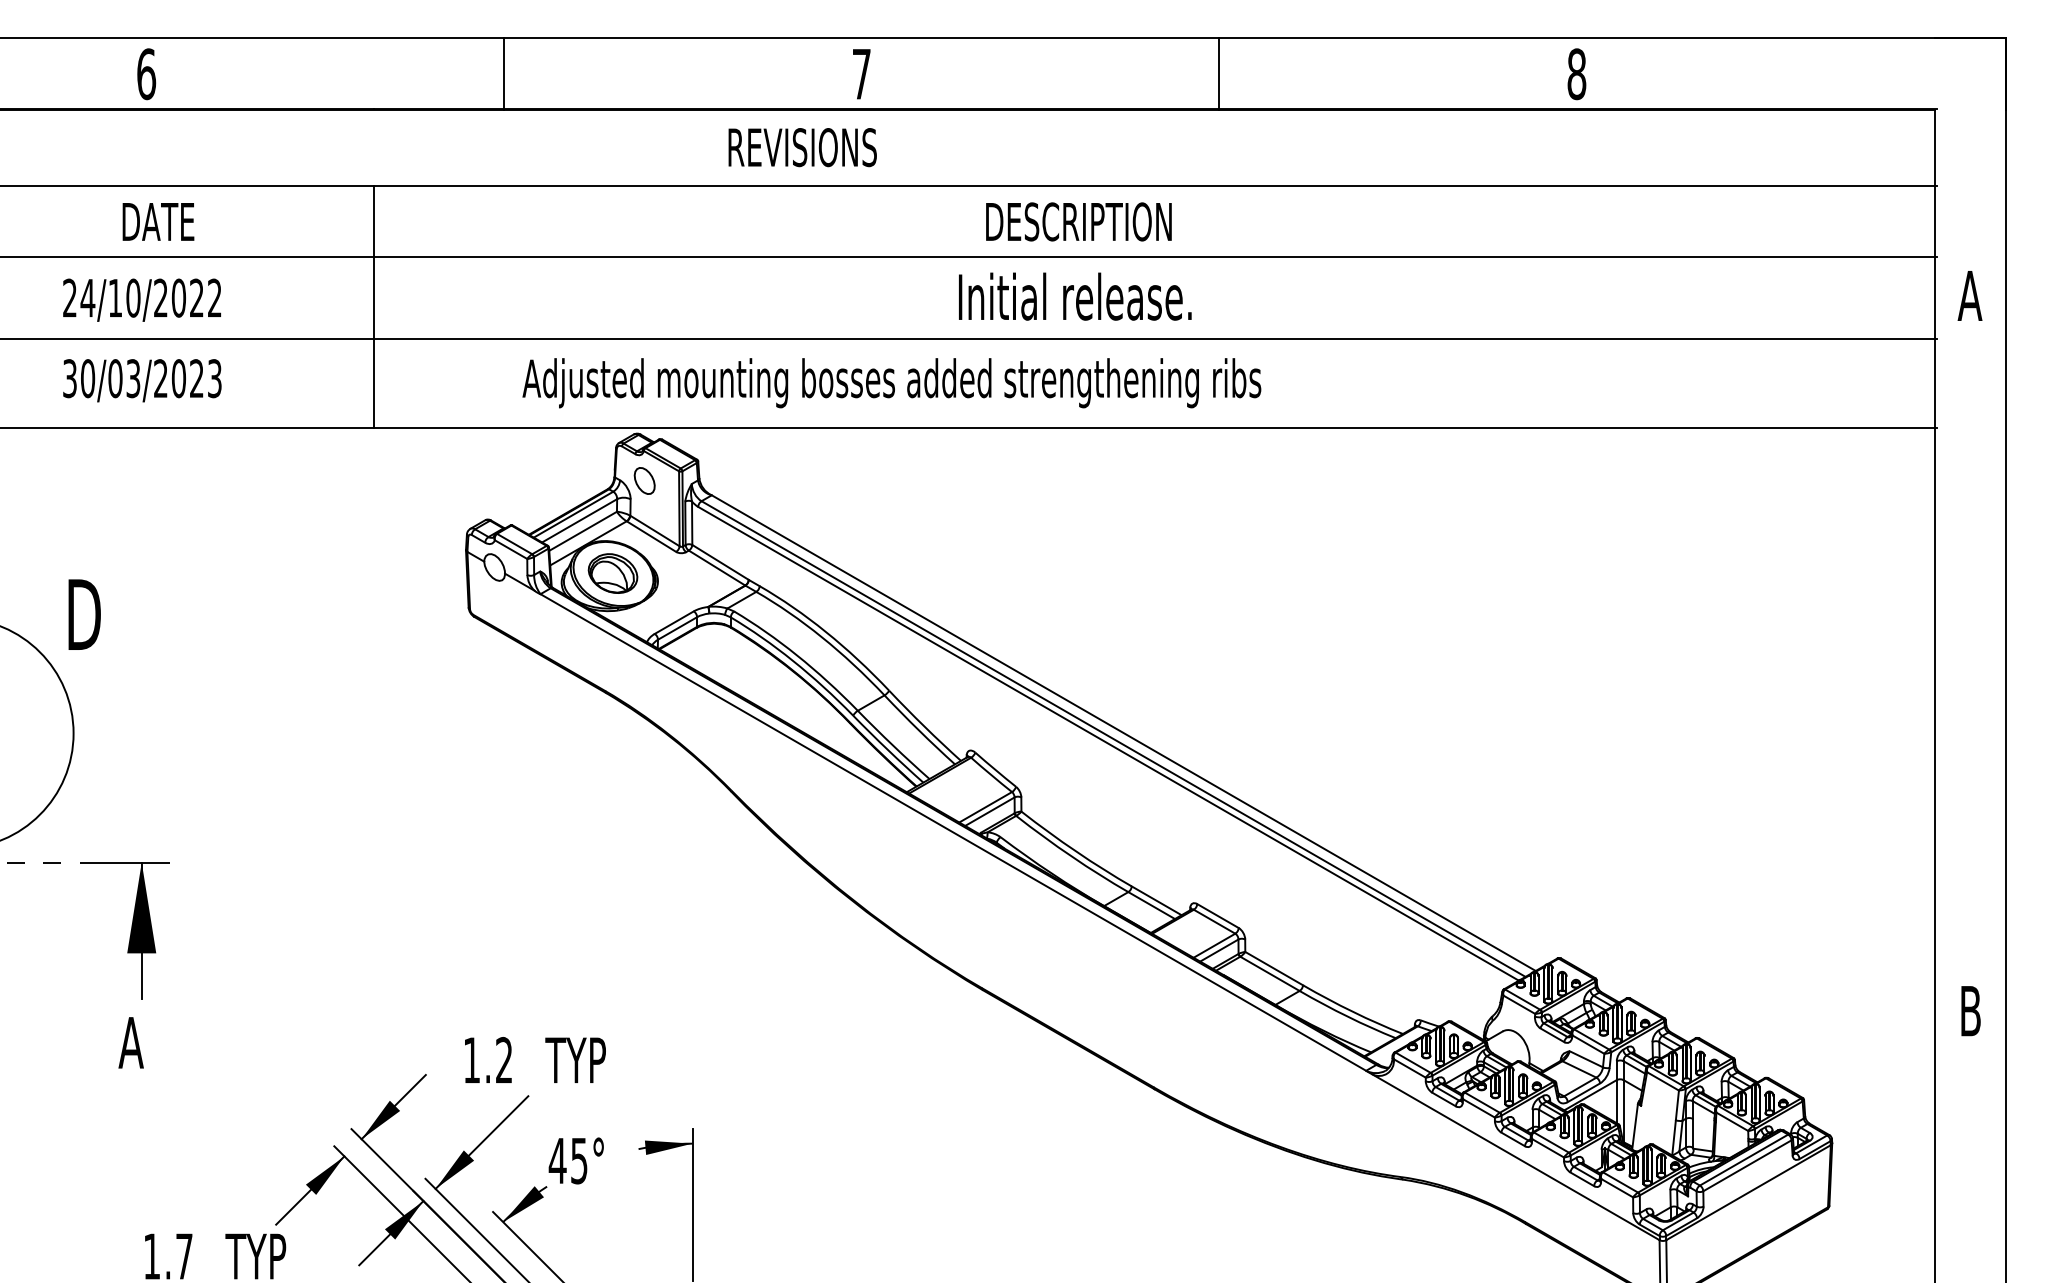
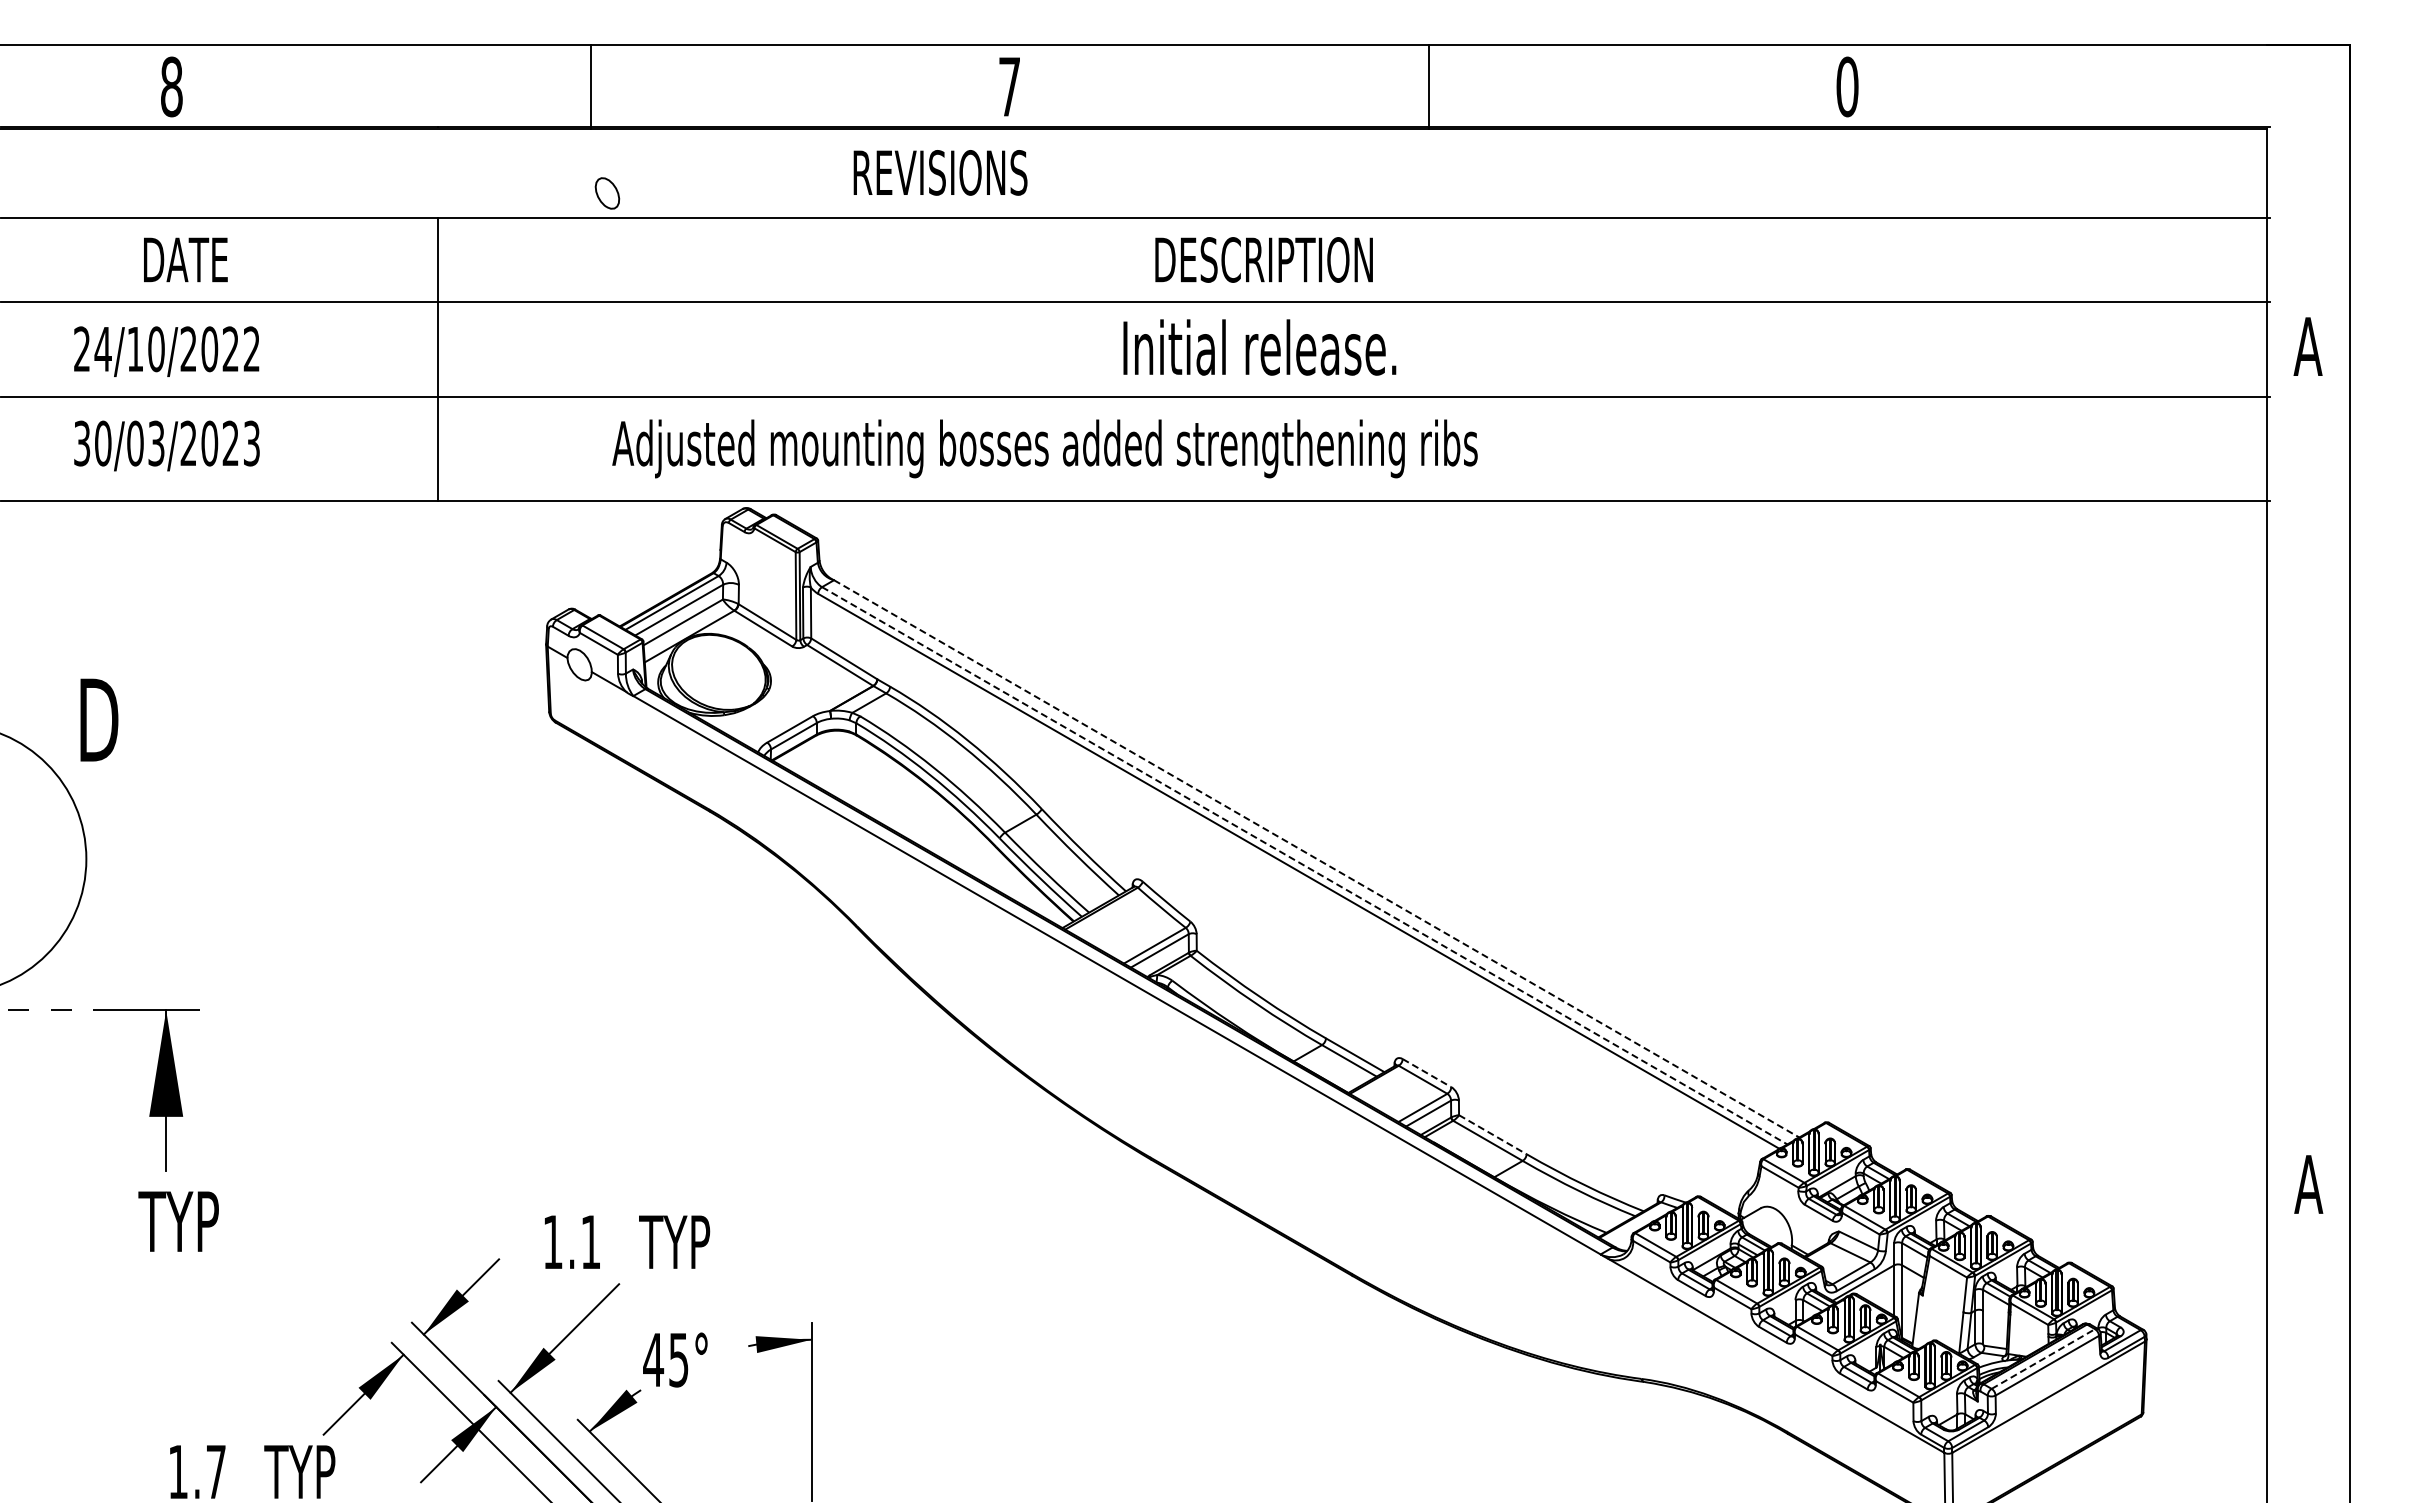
text: (146, 73) -> (171, 86), 6 -> 8
text: (1576, 73) -> (1847, 86), 8 -> 0
part: (644, 481) -> (607, 193), moved
part: (613, 573) -> (718, 671), removed
line: (1124, 733) -> (1317, 859), solid -> dashed
line: (1114, 739) -> (1305, 866), solid -> dashed
line: (1218, 916) -> (1427, 1073), solid -> dashed
line: (1274, 968) -> (1493, 1134), solid -> dashed
text: (1970, 1011) -> (2308, 1184), B -> A
text: (152, 1042) -> (178, 1221), A -> TYP
text: (503, 1059) -> (590, 1241), 1.2 -> 1.1
line: (1744, 1160) -> (2043, 1359), solid -> dashed

